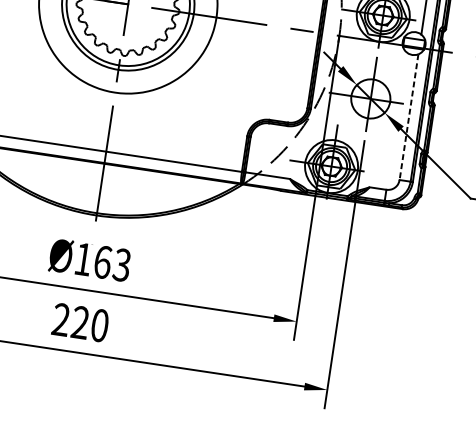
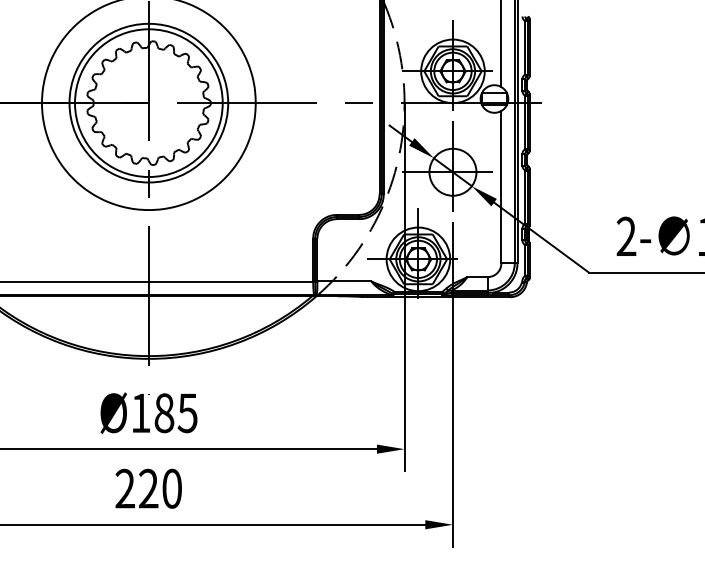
line: (409, 117) -> (501, 187), dashed -> solid
text: (111, 263) -> (175, 413), Ø163 -> Ø185

